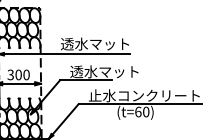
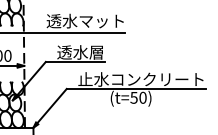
text: (118, 72) -> (111, 53), 透水マット -> 透水層
text: (138, 111) -> (134, 97), (t=60) -> (t=50)

